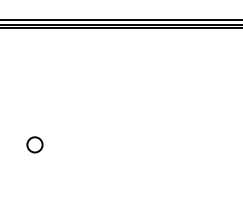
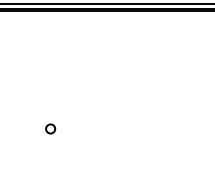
circle: (34, 144) -> (50, 128), size x0.6

